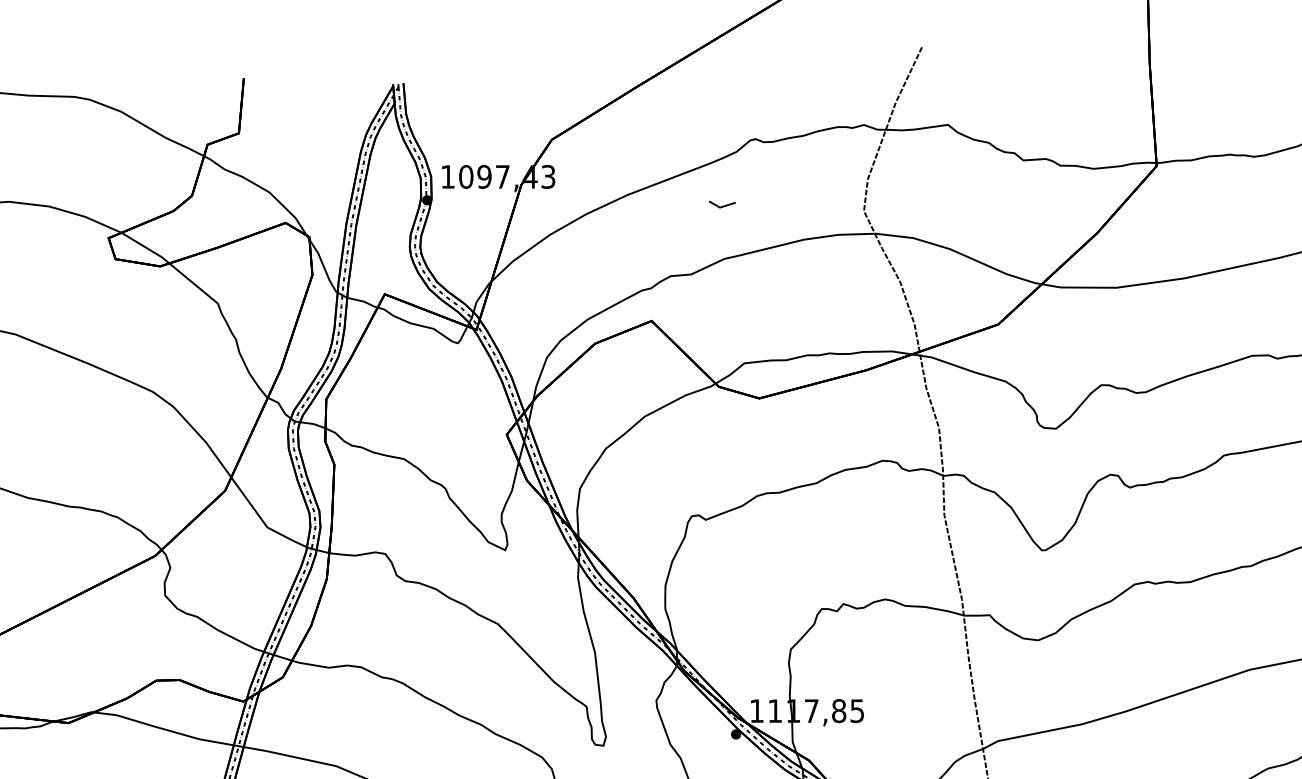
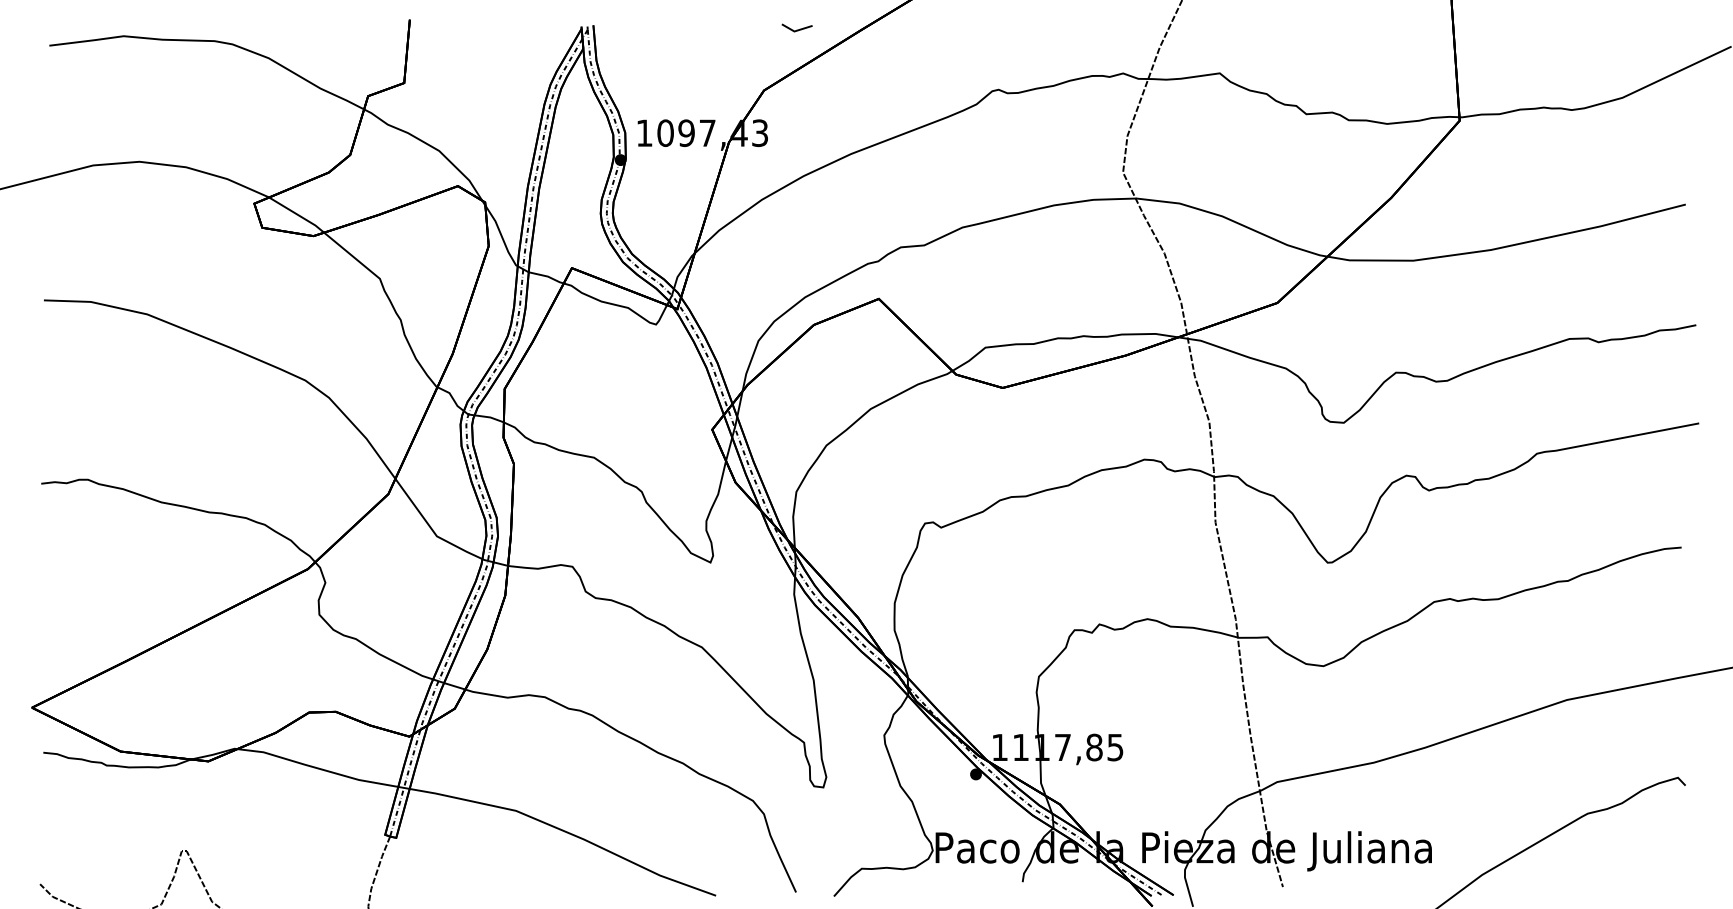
line: (721, 205) -> (796, 29), moved

